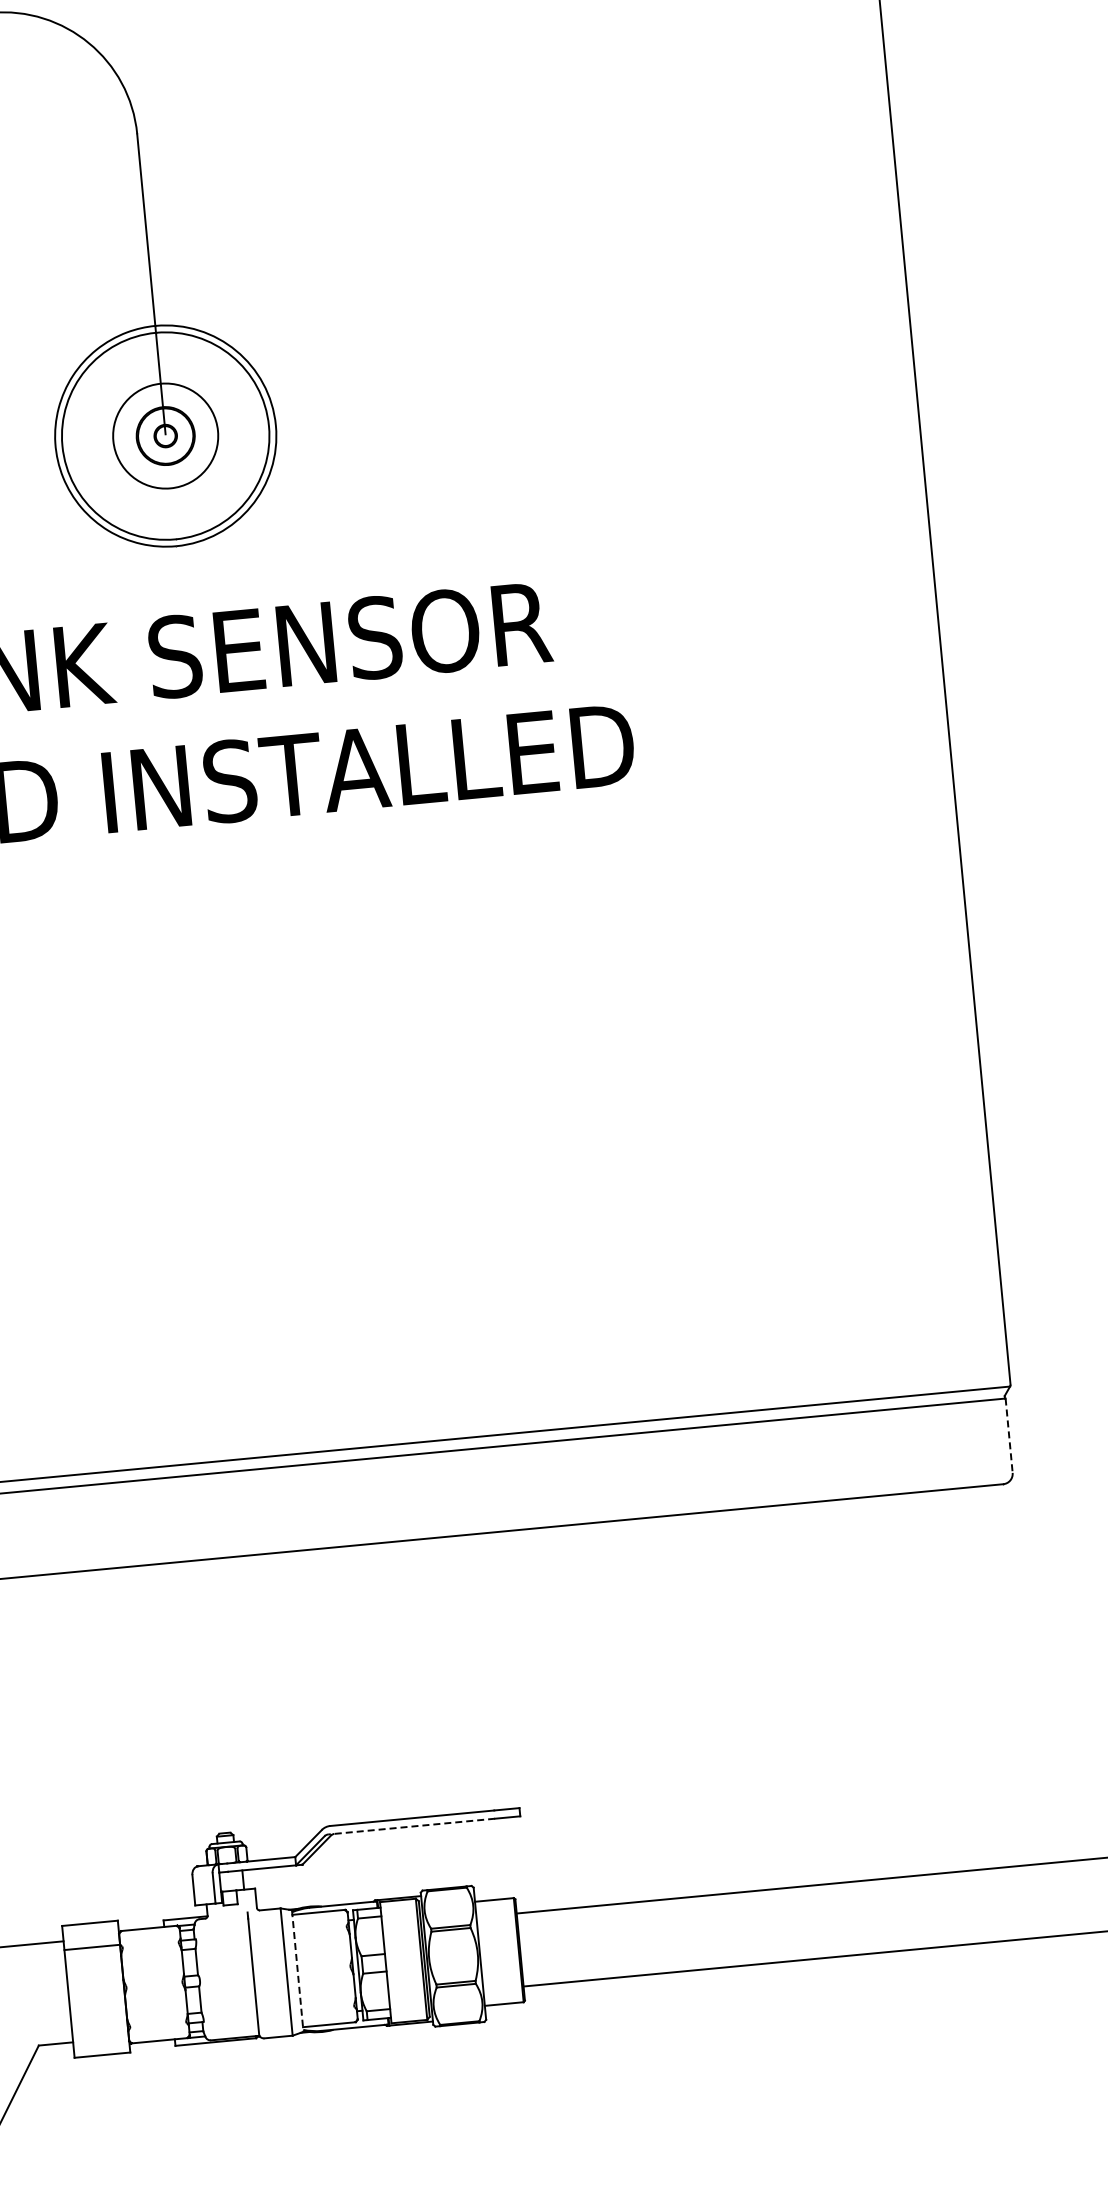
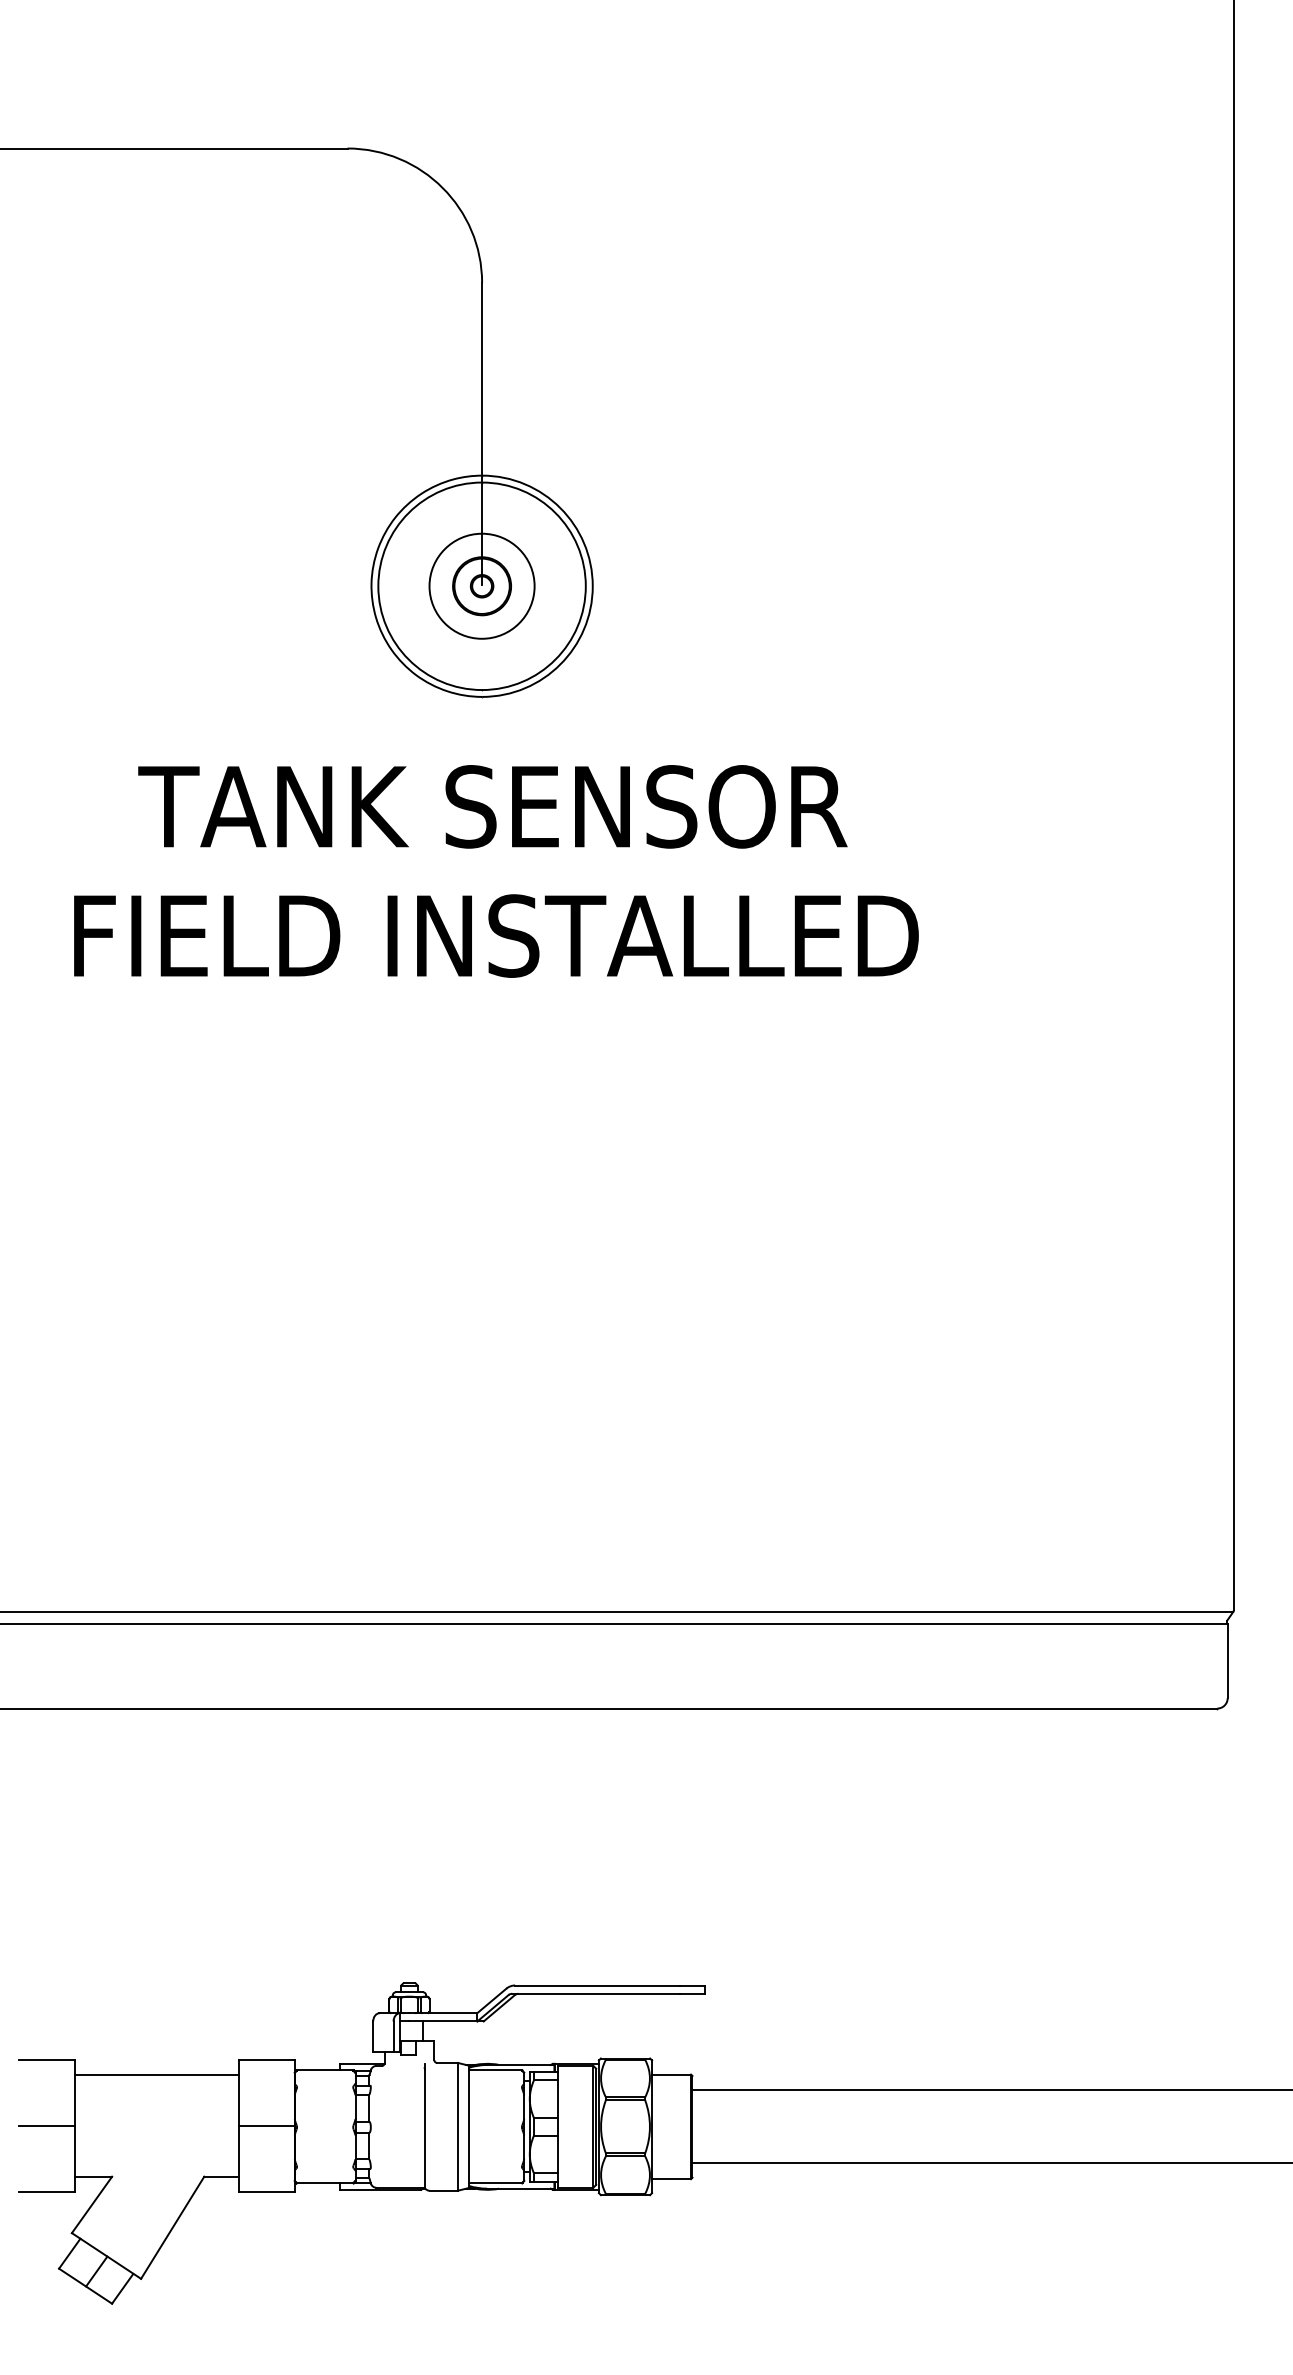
line: (1009, 1436) -> (1227, 1661), dashed -> solid
line: (412, 1826) -> (596, 1993), dashed -> solid
line: (92, 1947) -> (266, 2126), moved
line: (298, 1971) -> (469, 2127), dashed -> solid

